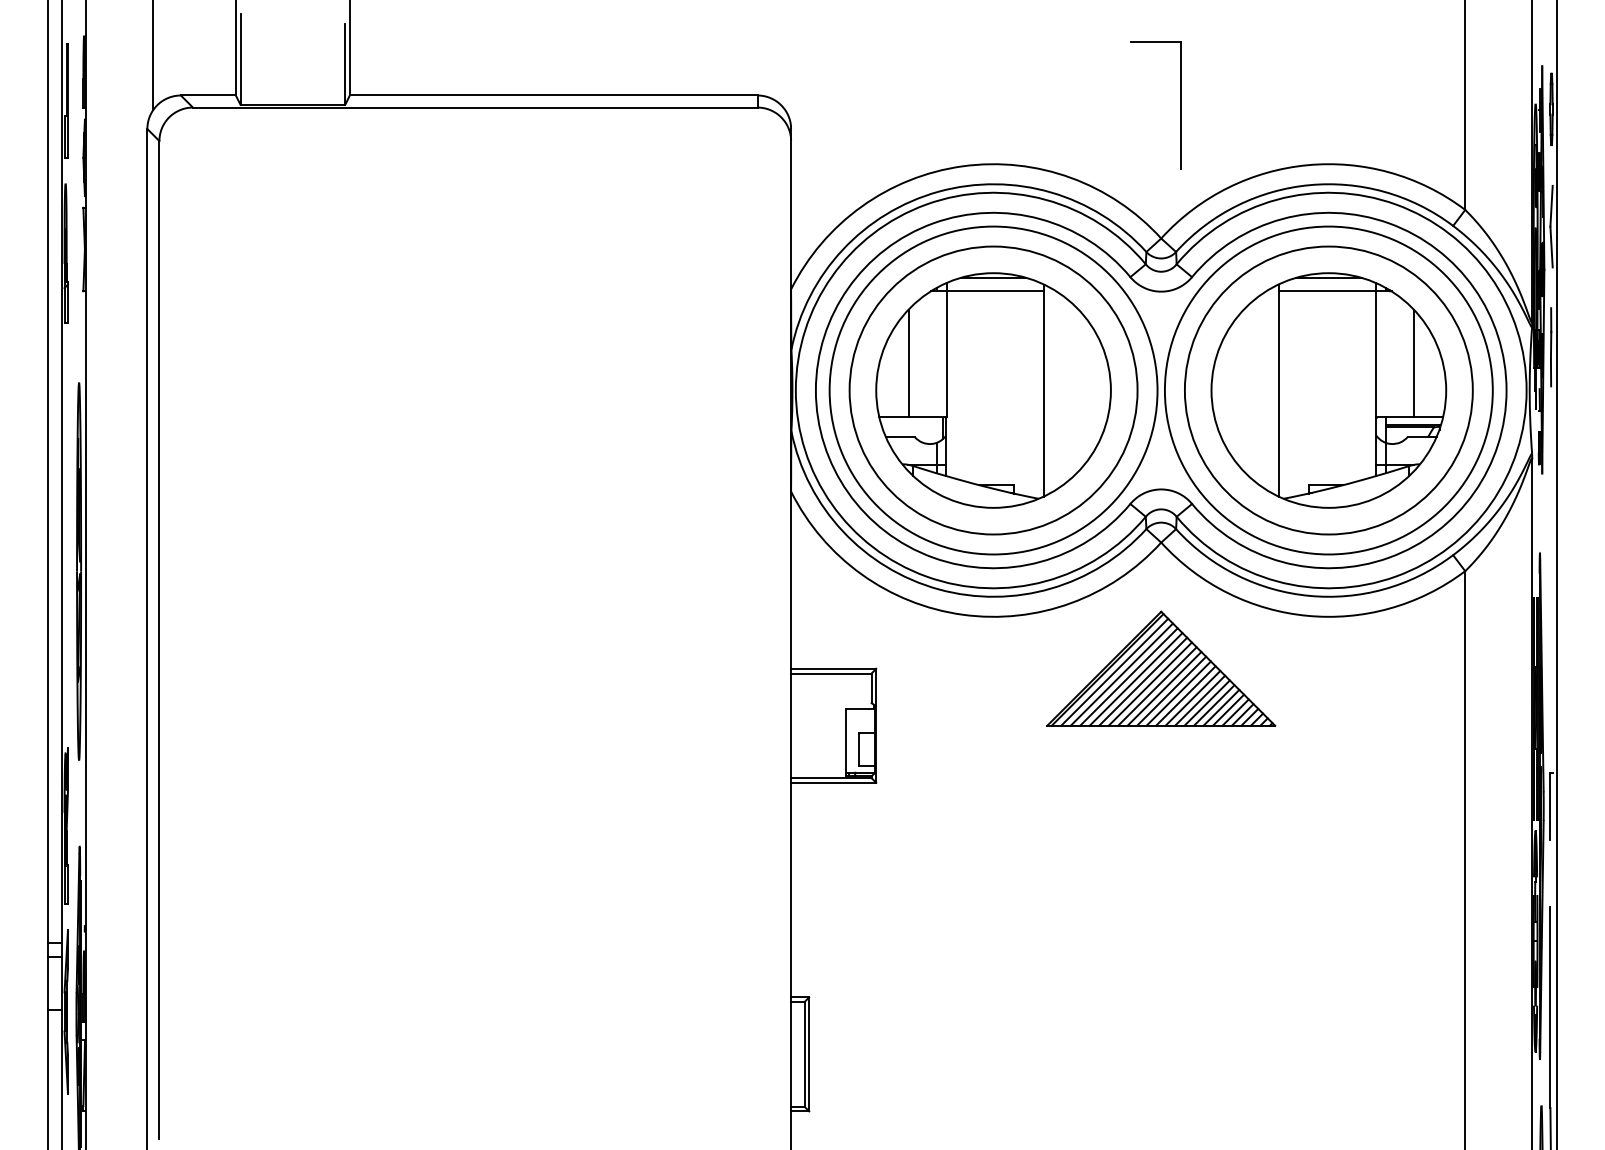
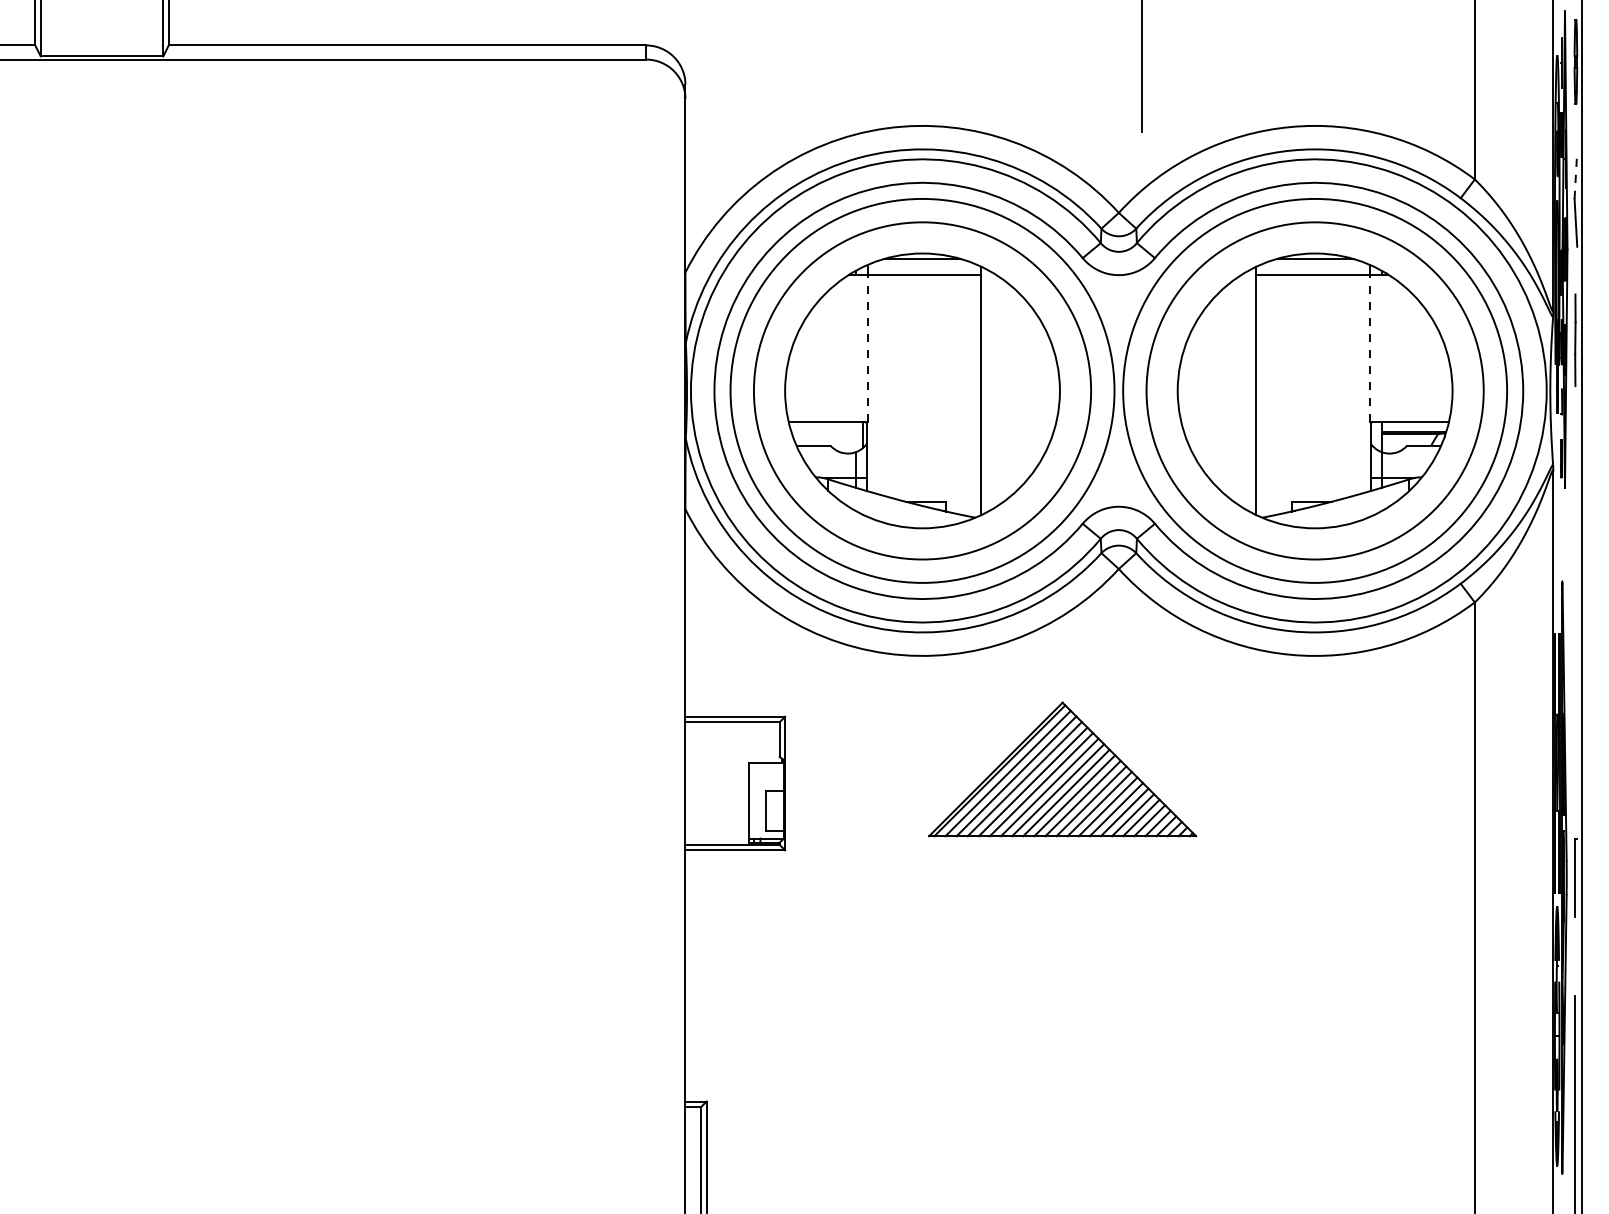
line: (1551, 205) -> (1575, 174), solid -> dashed
line: (946, 353) -> (867, 347), solid -> dashed
line: (1375, 353) -> (1369, 347), solid -> dashed
line: (908, 363) -> (822, 359), removed
line: (1413, 363) -> (1414, 359), removed
part: (1161, 668) -> (1062, 769), moved

